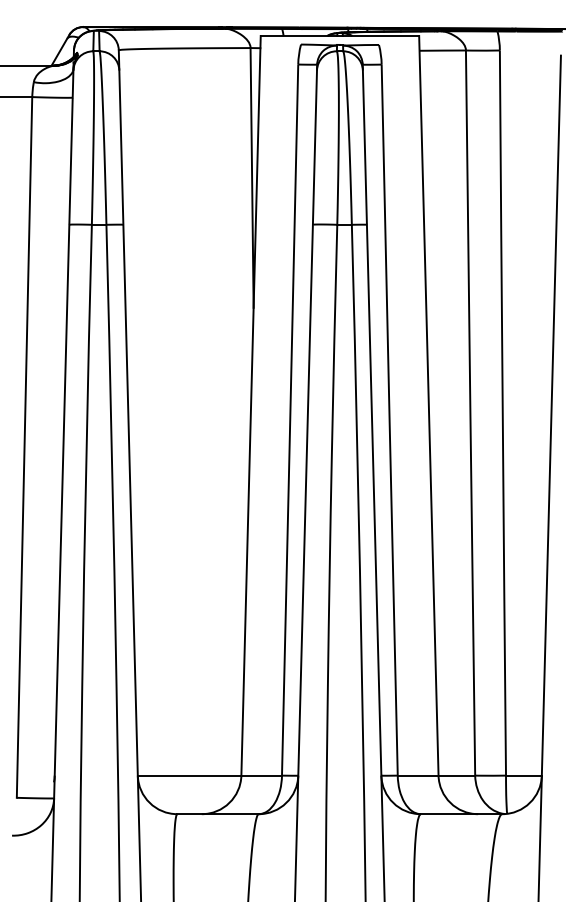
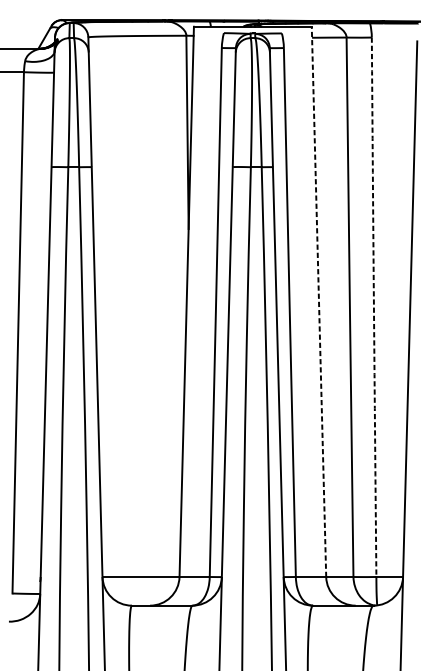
line: (428, 405) -> (318, 301), solid -> dashed
arc: (502, 413) -> (373, 307), solid -> dashed

